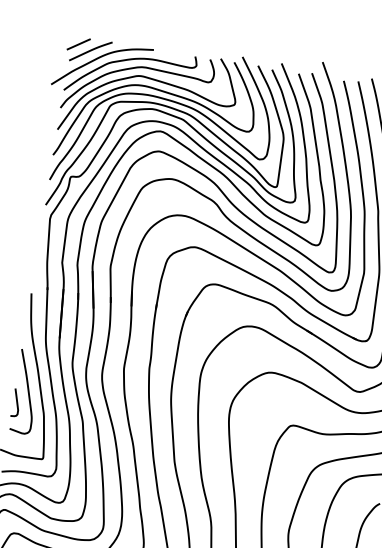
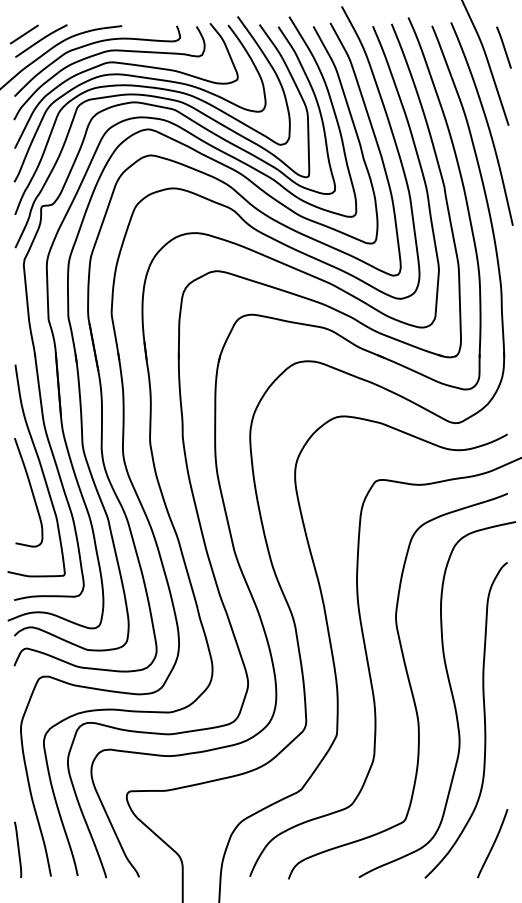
curve: (16, 402) -> (18, 507), removed

